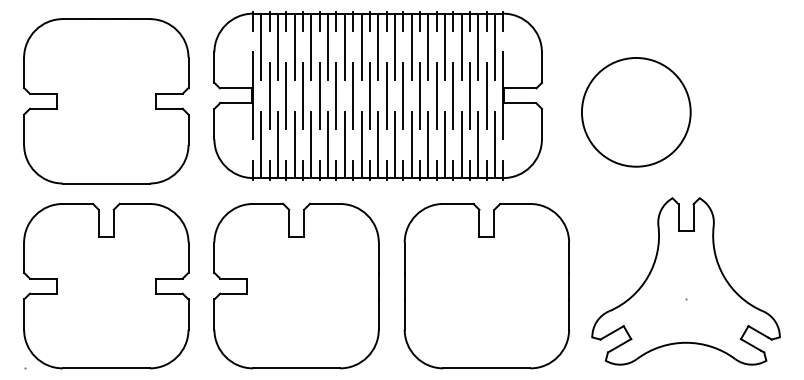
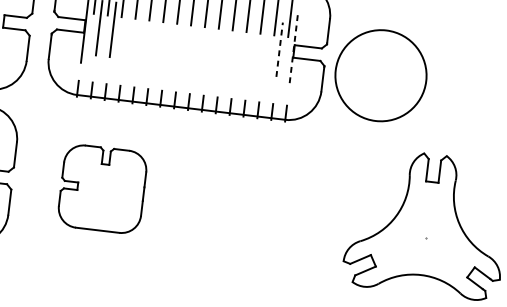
line: (303, 95) -> (127, 31), removed
line: (319, 95) -> (140, 32), removed
line: (336, 95) -> (154, 34), removed
line: (353, 95) -> (168, 36), removed
line: (369, 95) -> (182, 37), removed
line: (386, 95) -> (196, 39), removed
line: (403, 95) -> (210, 41), removed
line: (419, 95) -> (223, 42), removed
line: (436, 95) -> (237, 44), removed
line: (453, 95) -> (252, 46), removed
line: (469, 95) -> (265, 47), removed
line: (486, 95) -> (279, 49), solid -> dashed
line: (503, 96) -> (293, 51), solid -> dashed
circle: (636, 112) -> (381, 75), moved
line: (261, 144) -> (87, 67), removed
line: (278, 144) -> (101, 69), removed
line: (294, 144) -> (114, 71), removed
line: (311, 144) -> (129, 72), removed
line: (328, 144) -> (143, 74), removed
line: (344, 144) -> (156, 76), removed
line: (361, 144) -> (170, 77), removed
line: (378, 144) -> (184, 79), removed
line: (394, 144) -> (198, 81), removed
line: (411, 144) -> (212, 82), removed
line: (428, 144) -> (226, 84), removed
line: (444, 144) -> (239, 86), removed
line: (461, 144) -> (253, 87), removed
line: (478, 144) -> (268, 89), removed
line: (494, 144) -> (281, 91), removed
part: (296, 285) -> (102, 188), size x0.6
part: (486, 285) -> (260, 207), removed

